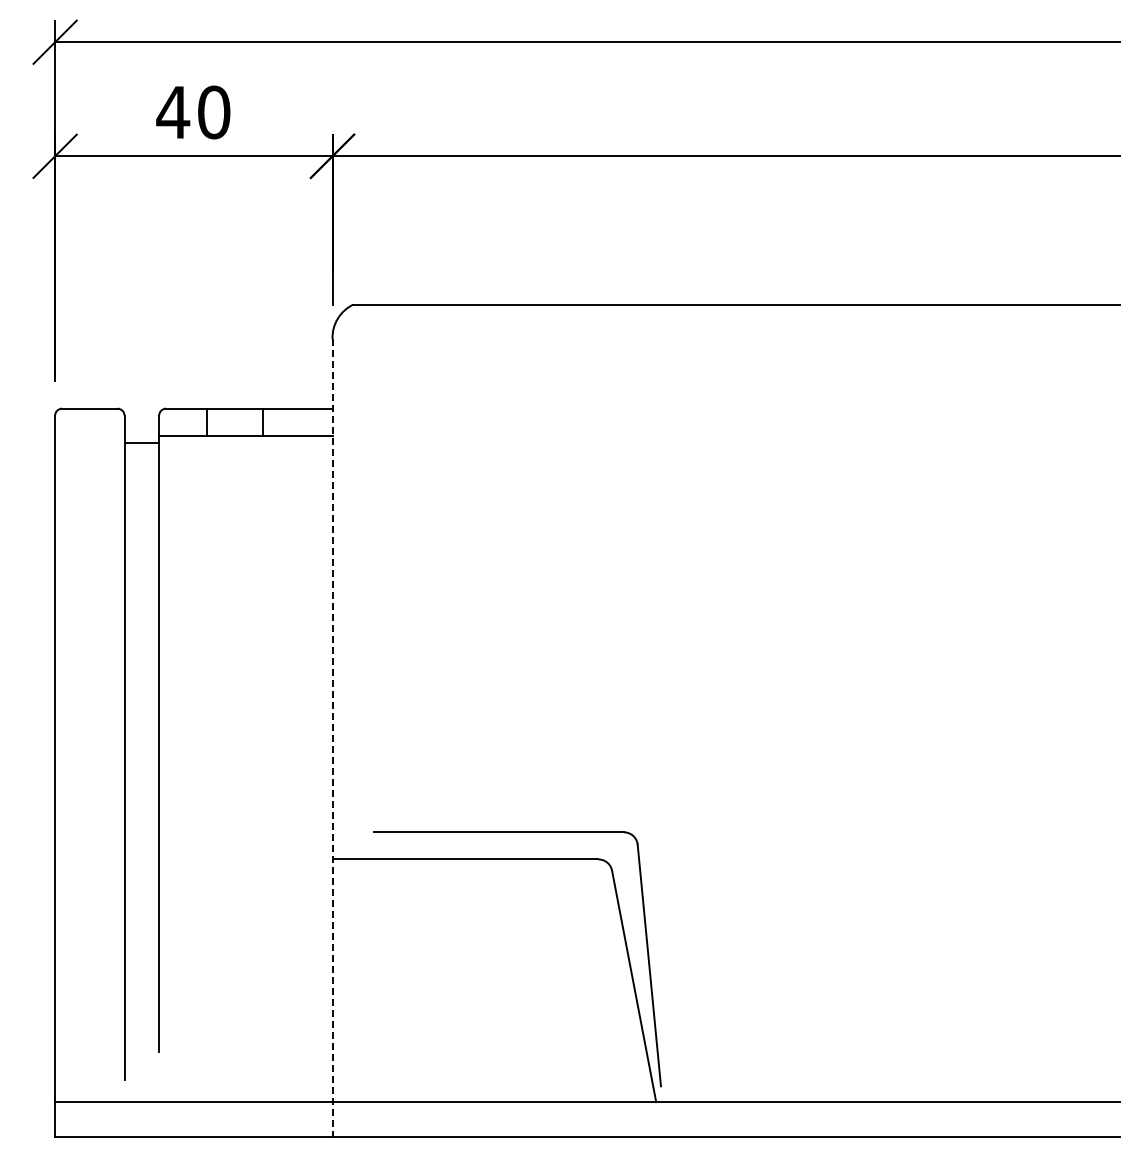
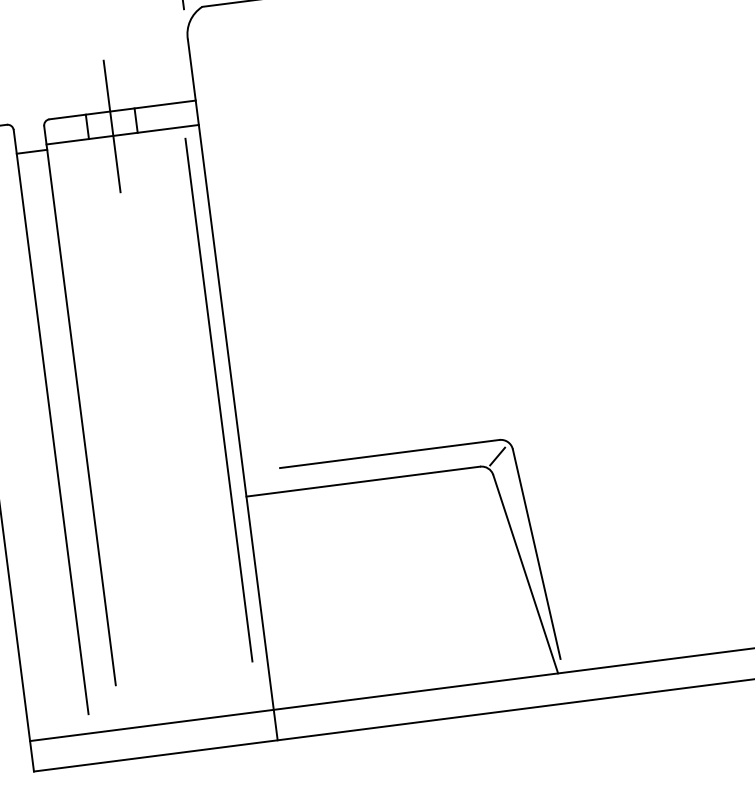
line: (235, 425) -> (112, 126), added
line: (332, 738) -> (232, 390), dashed -> solid
line: (315, 746) -> (218, 399), added
line: (619, 850) -> (497, 456), added

